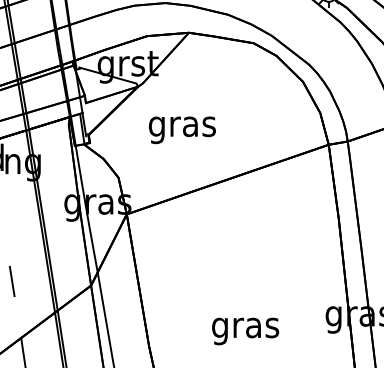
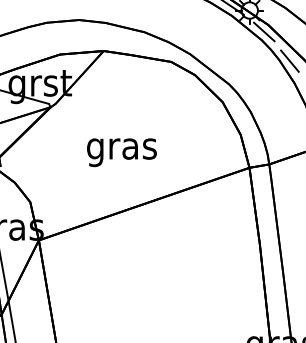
line: (342, 14) -> (263, 31), added
line: (367, 42) -> (289, 61), added
text: (182, 130) -> (122, 152), moved

